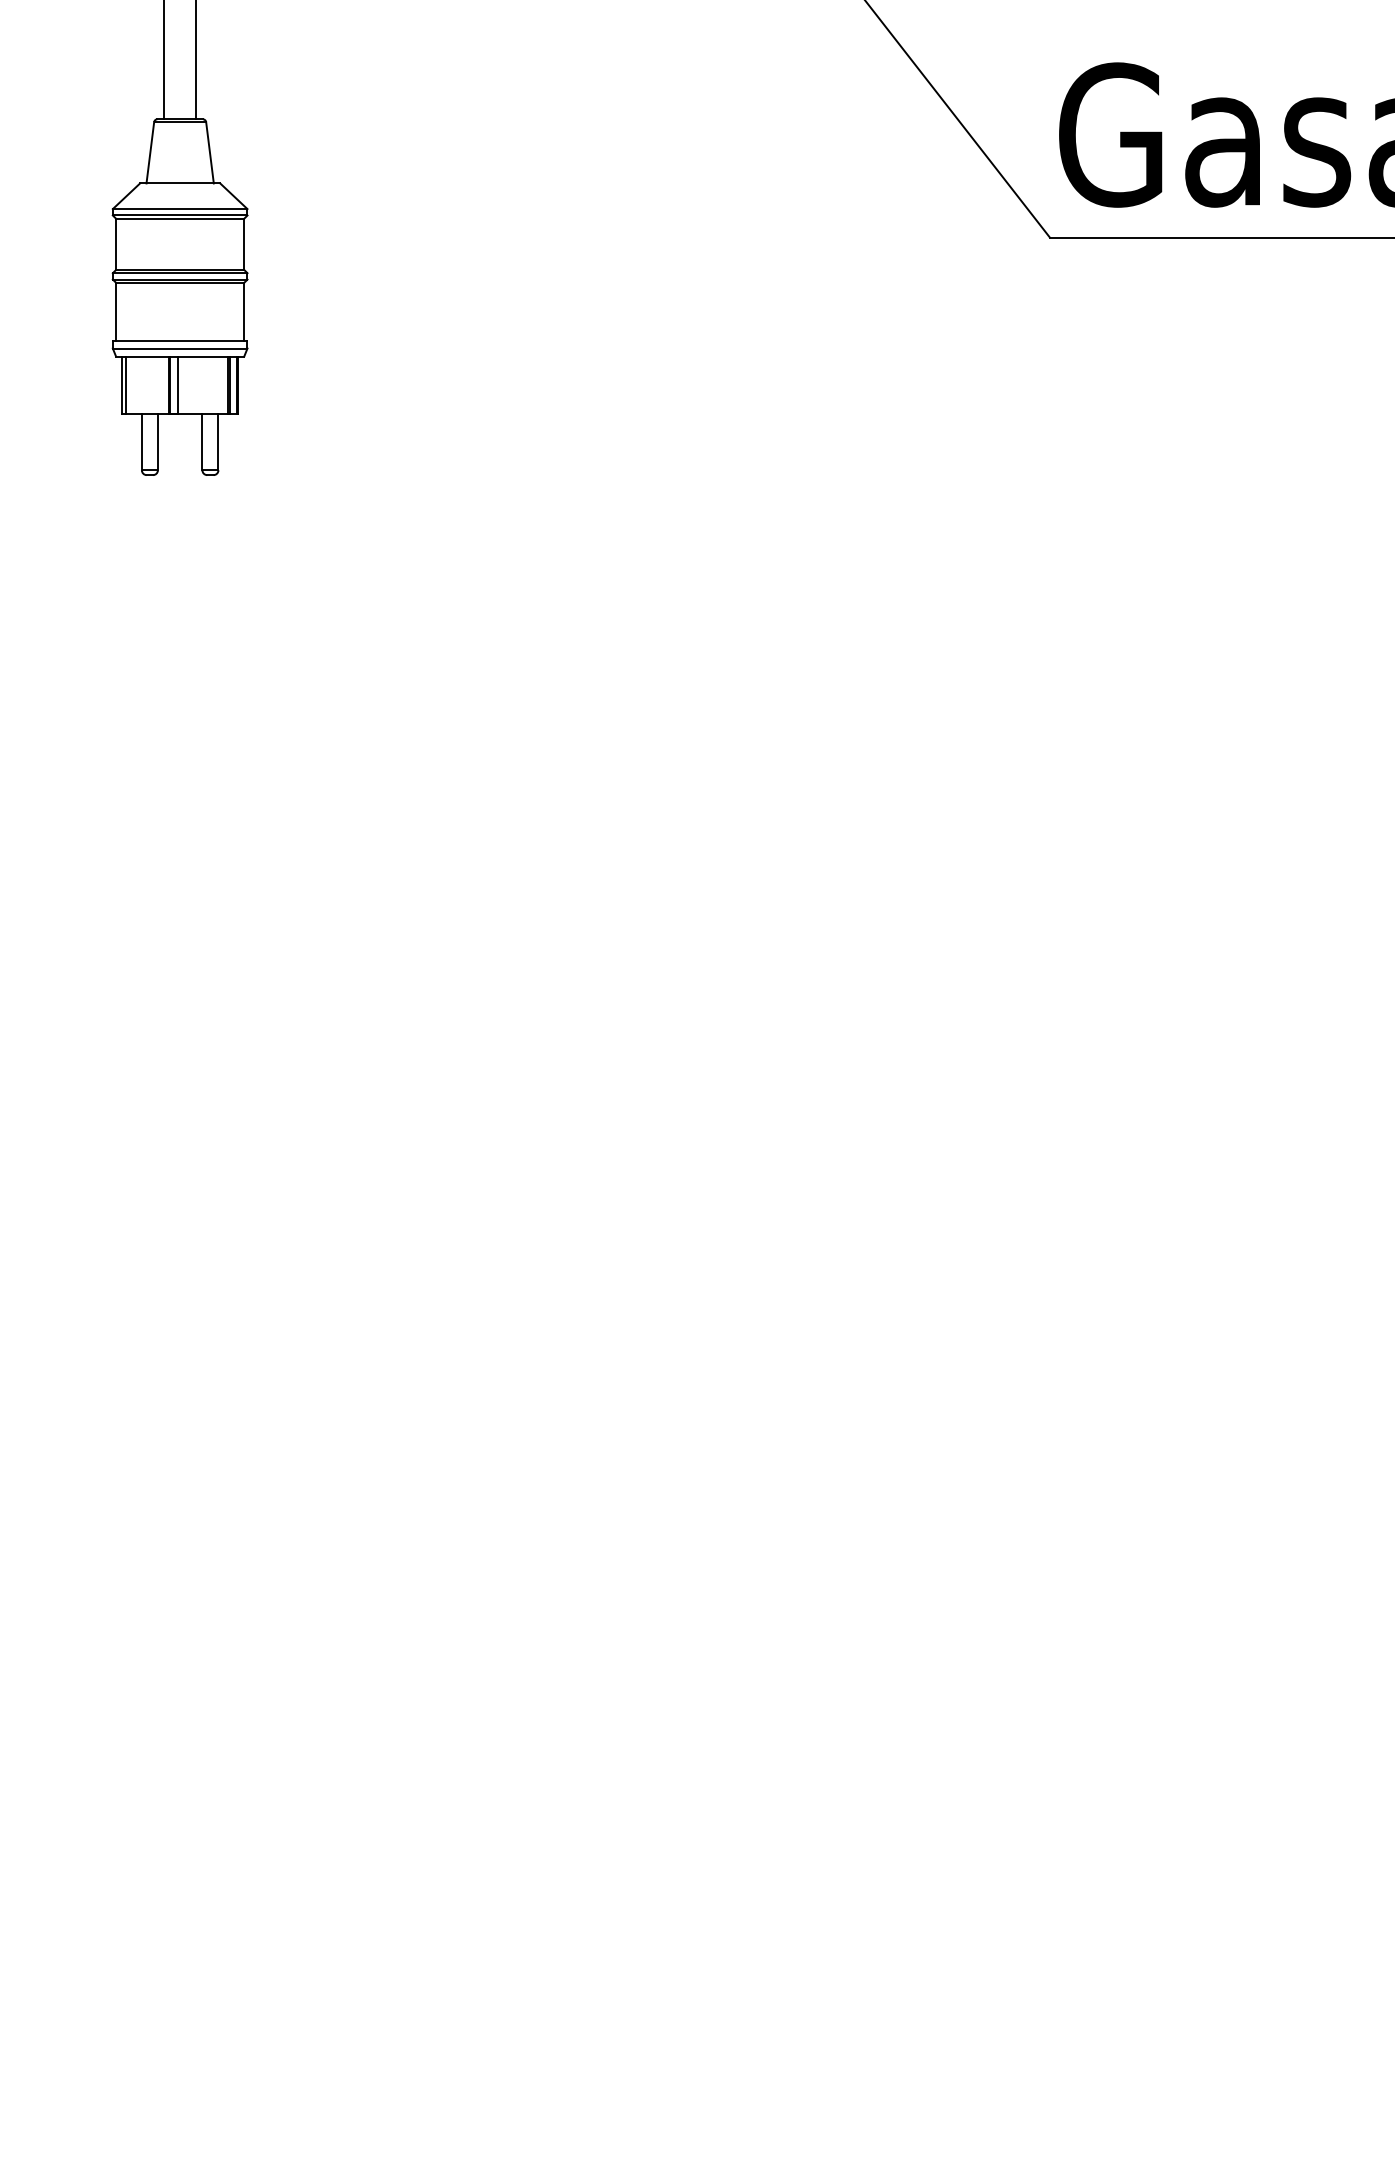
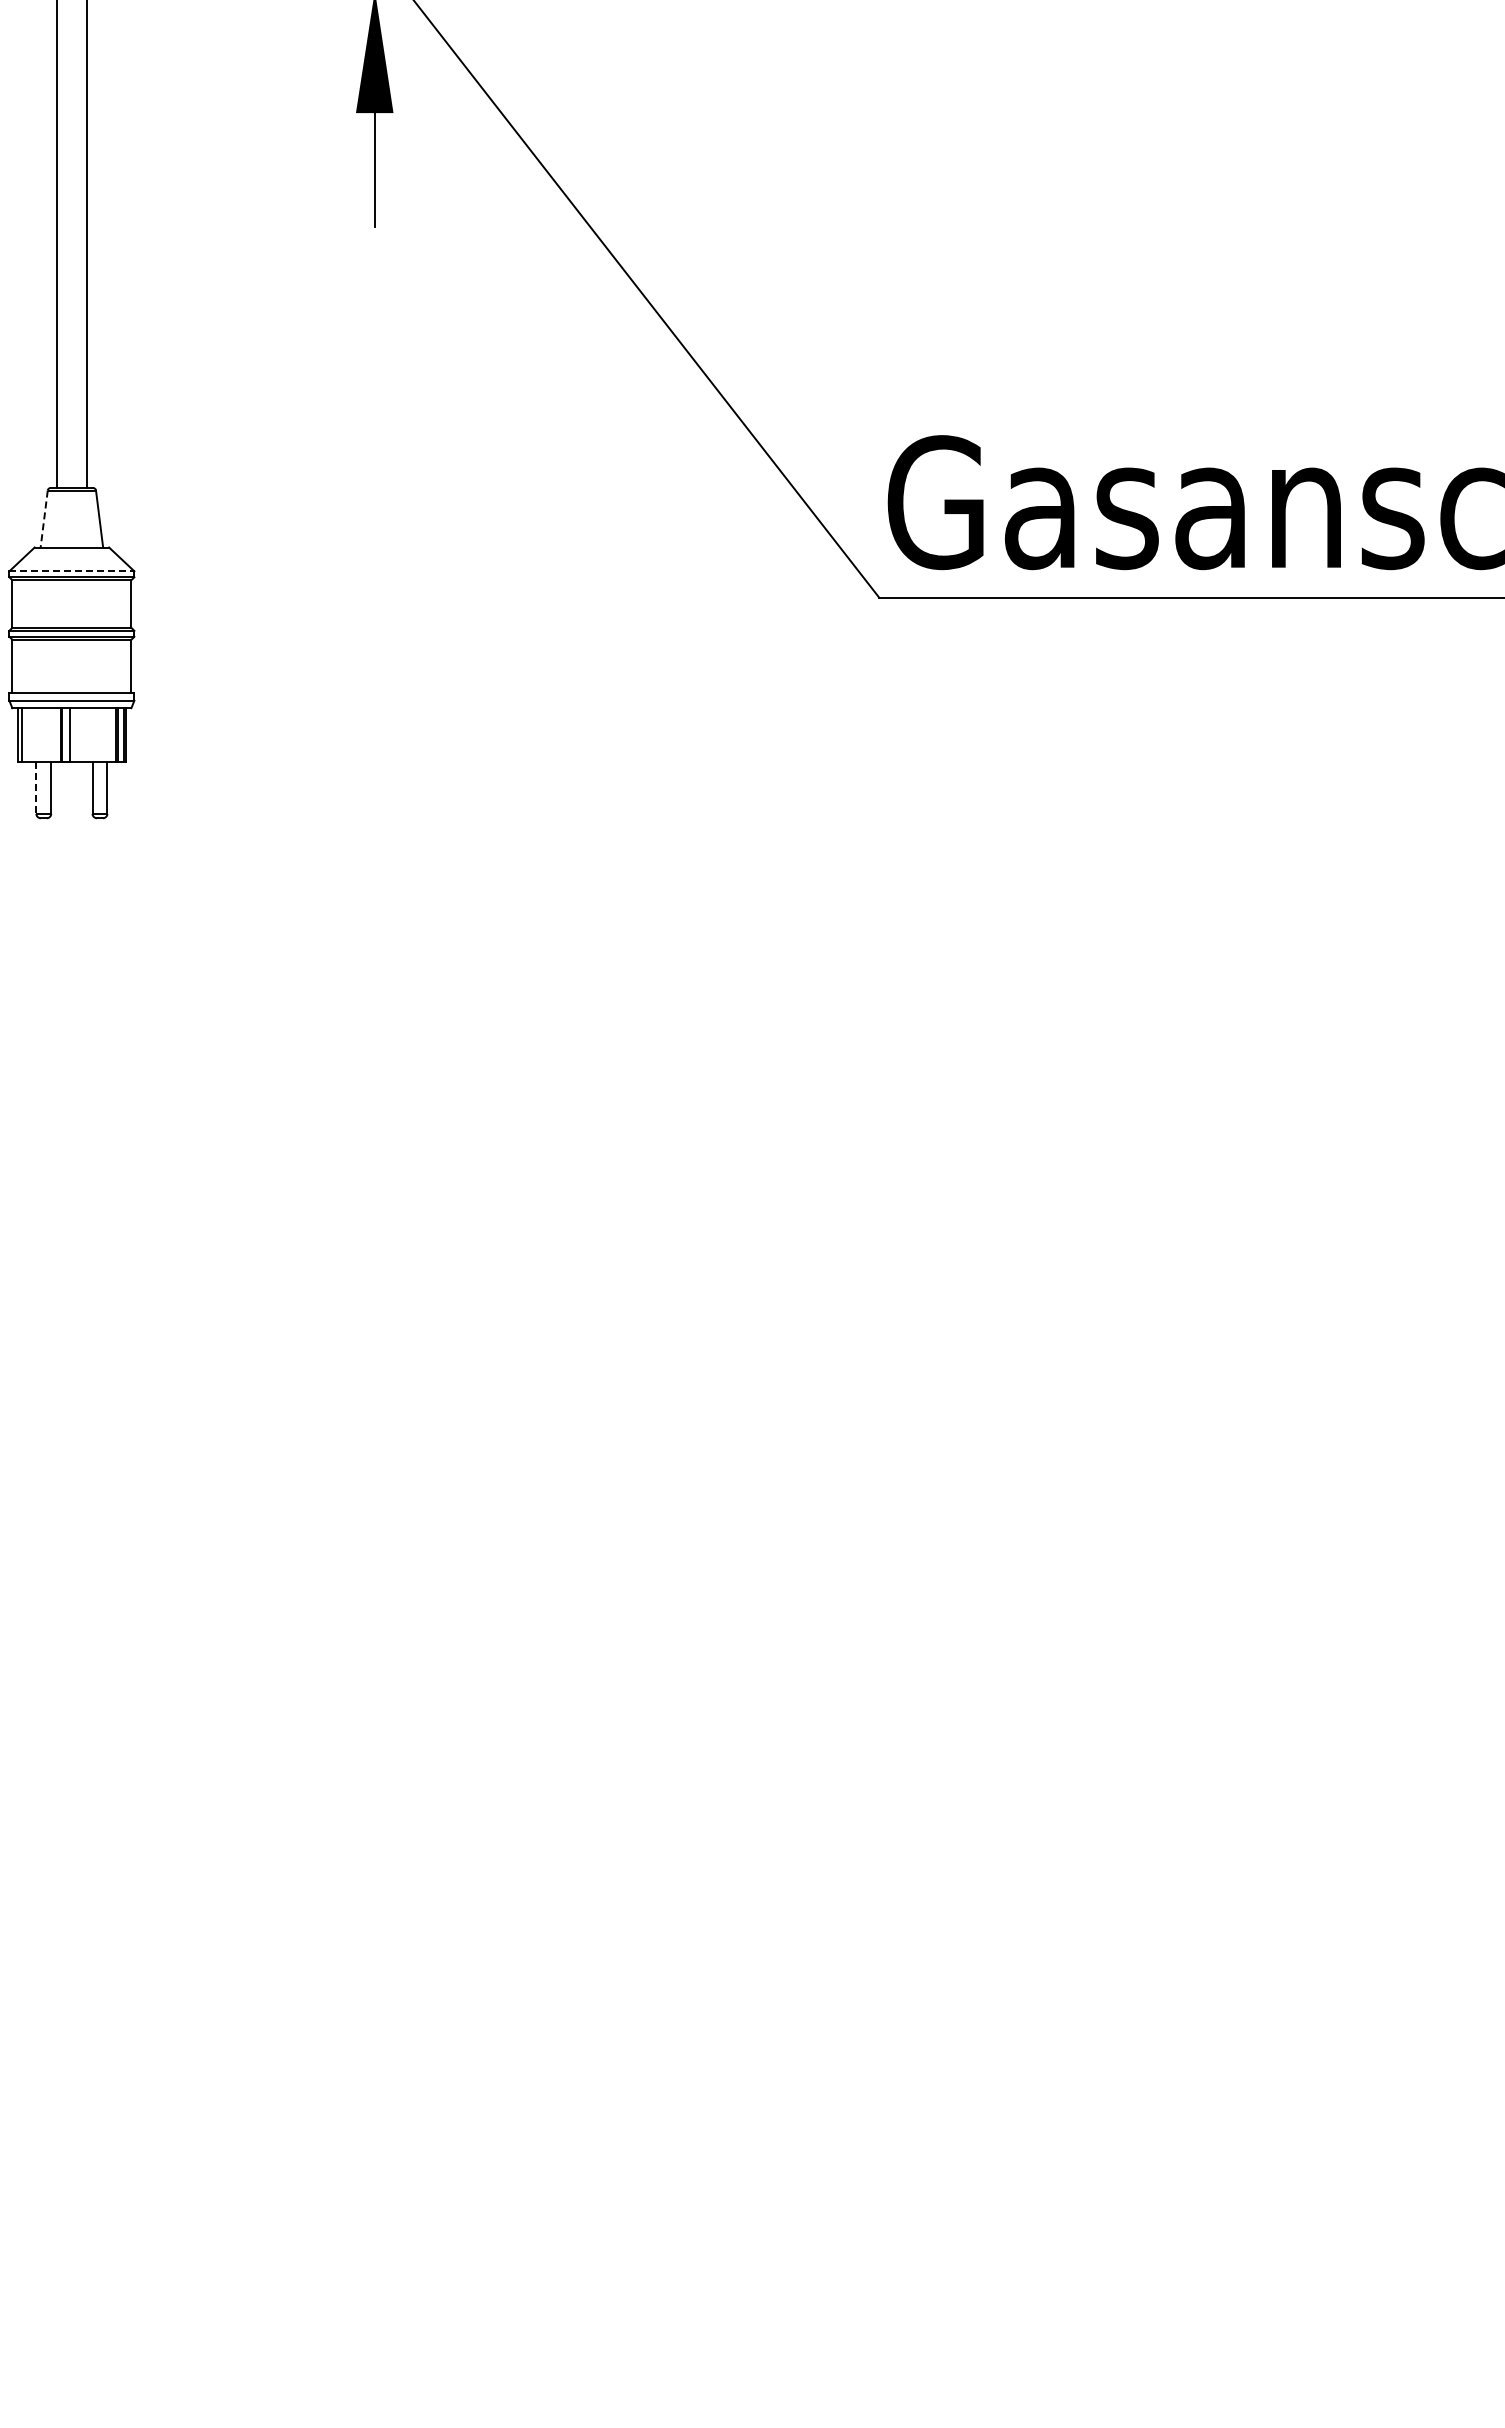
line: (150, 153) -> (44, 519), solid -> dashed
line: (180, 209) -> (72, 571), solid -> dashed
line: (142, 443) -> (36, 788), solid -> dashed

